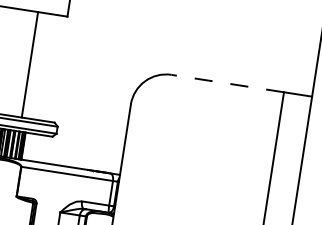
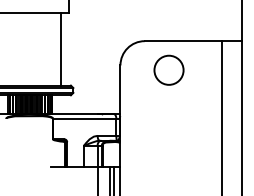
line: (30, 63) -> (61, 48), moved
line: (227, 84) -> (183, 41), dashed -> solid
circle: (199, 121) -> (168, 69), added

